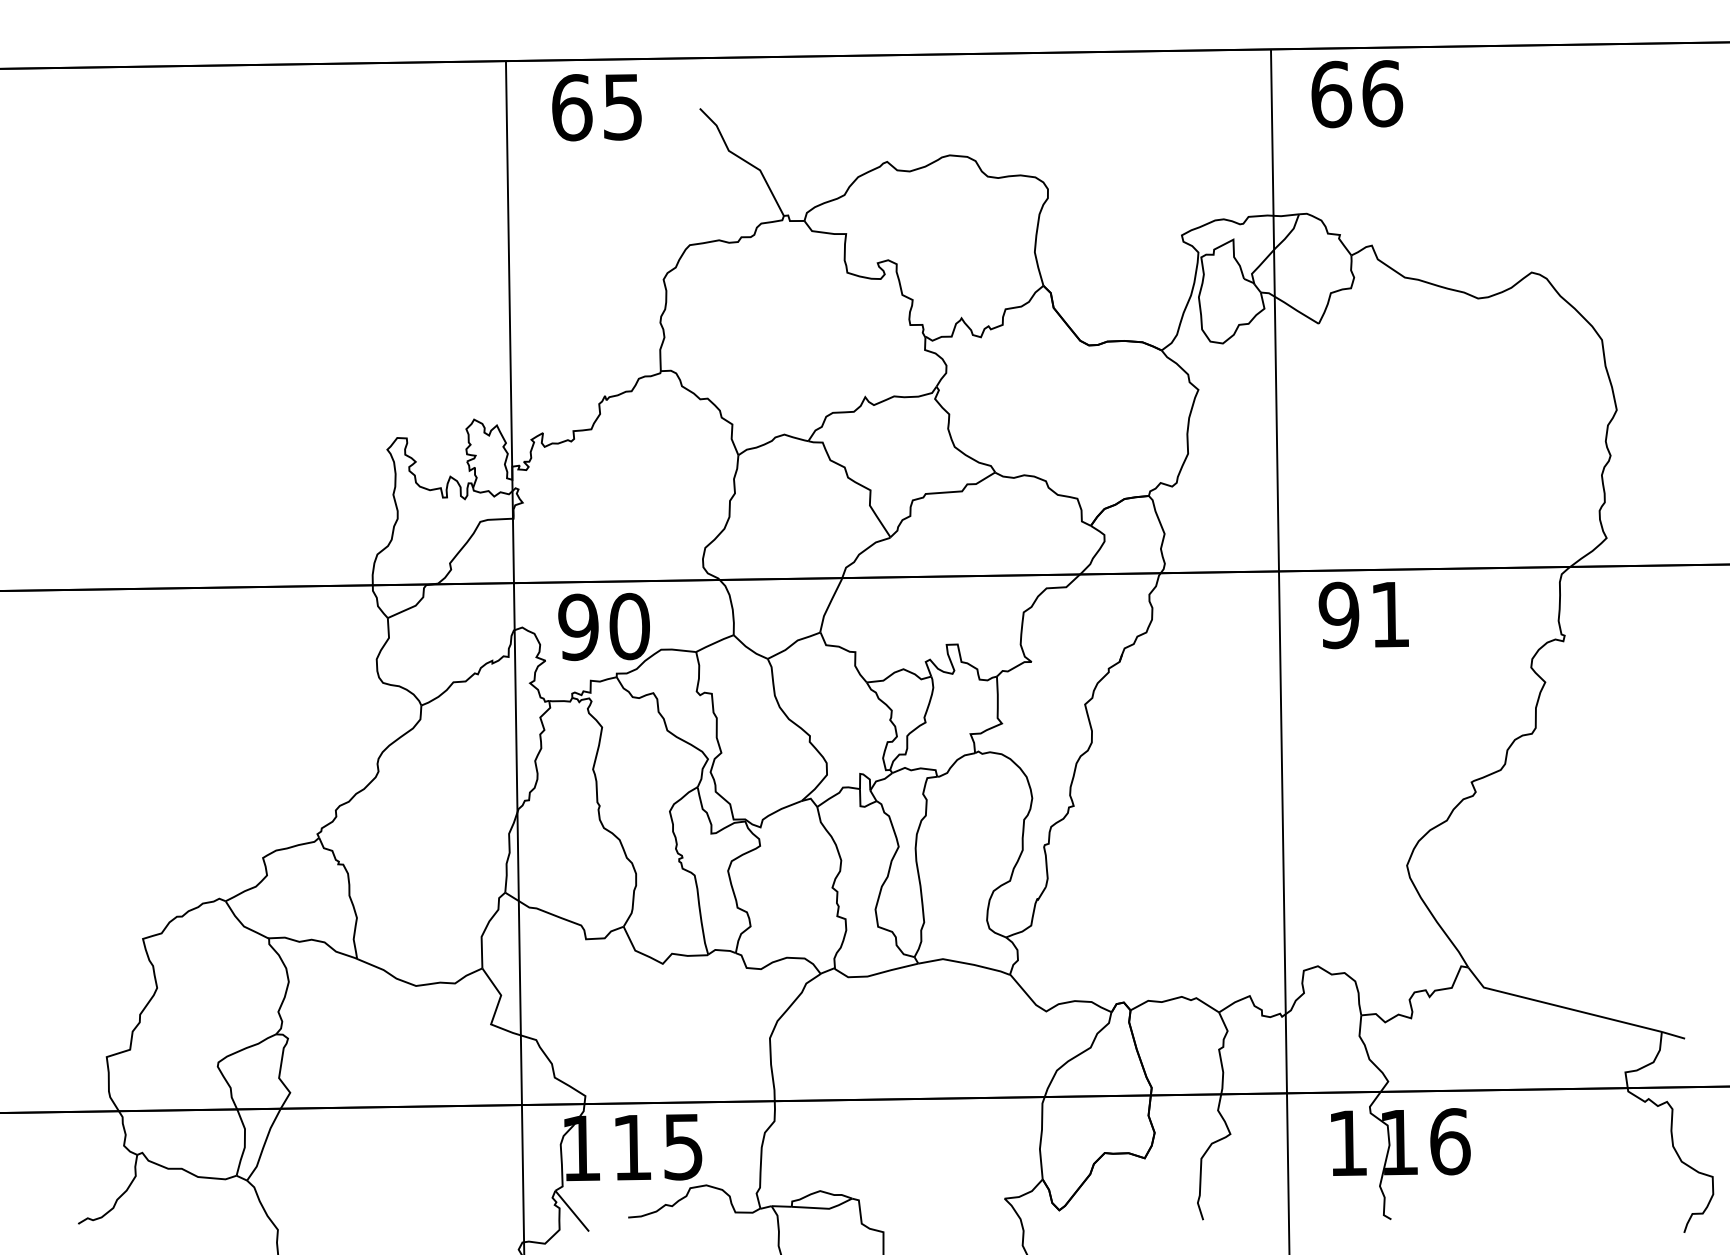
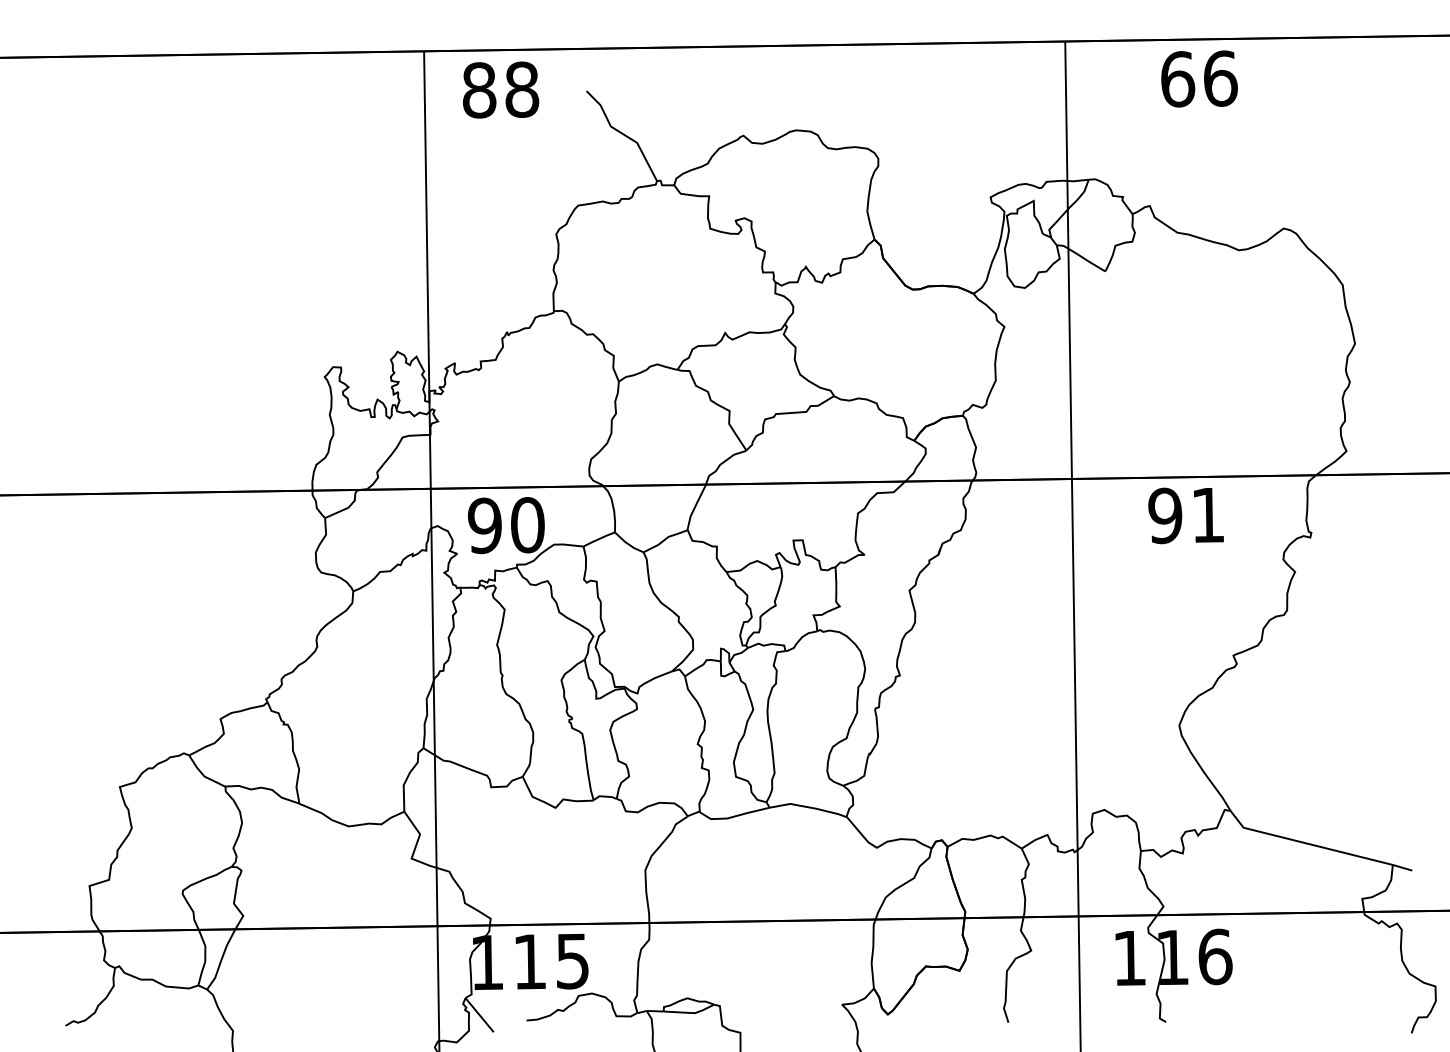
text: (1357, 93) -> (1199, 78), moved
text: (597, 106) -> (500, 89), 65 -> 88
text: (1363, 614) -> (1185, 515), moved

